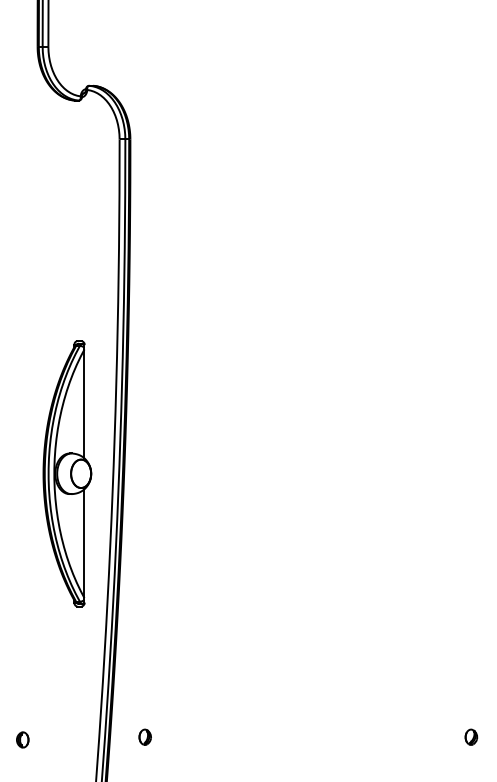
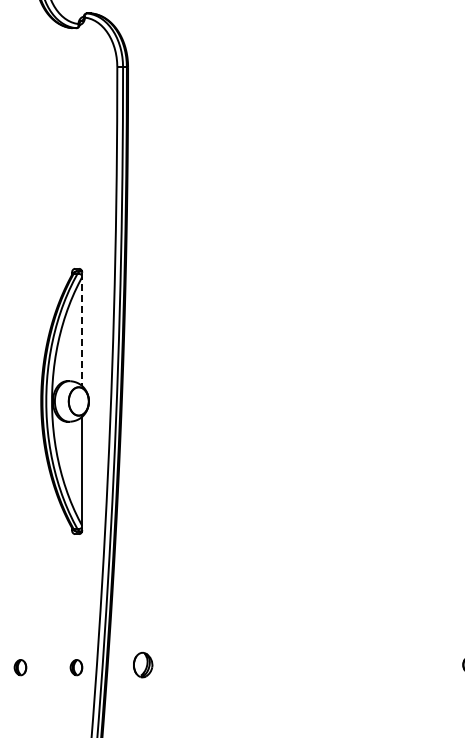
line: (84, 401) -> (82, 329), solid -> dashed
part: (144, 736) -> (142, 664), size x1.6
part: (78, 739) -> (76, 667), added

